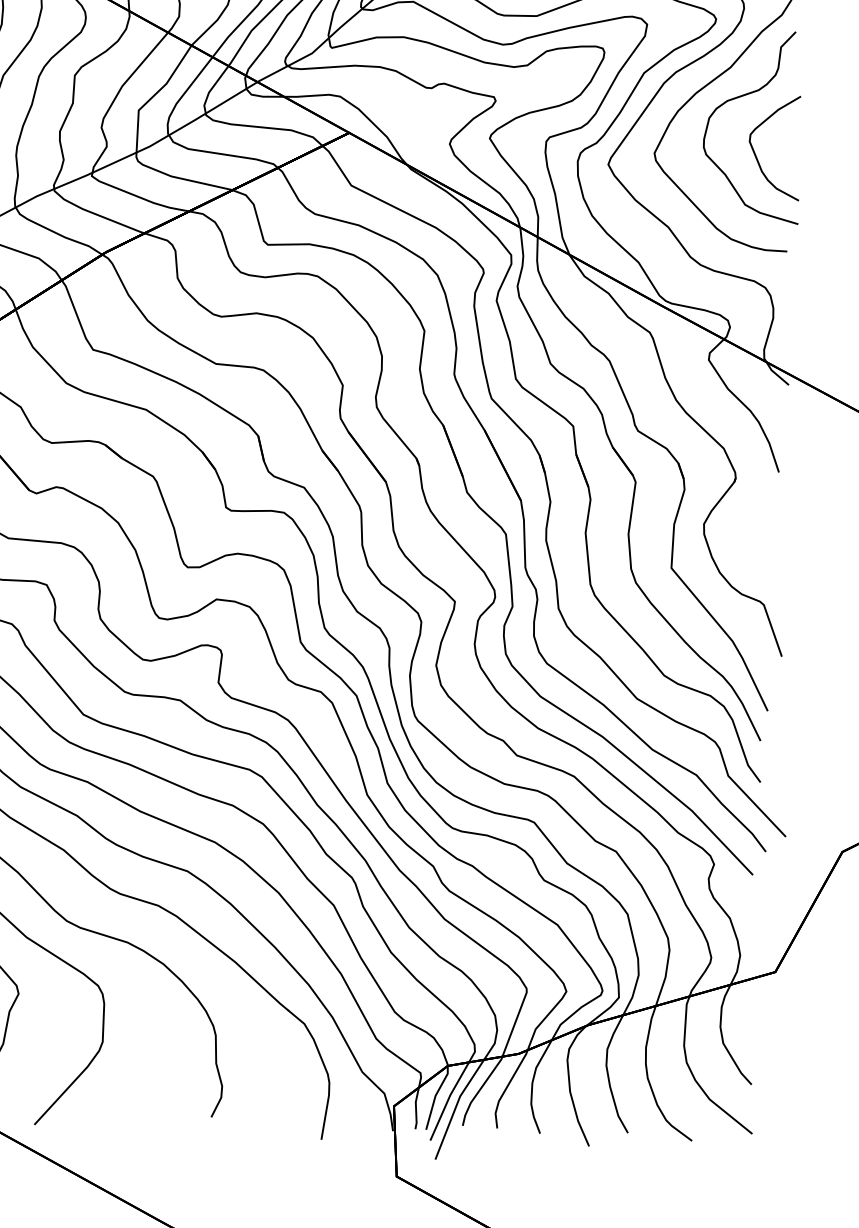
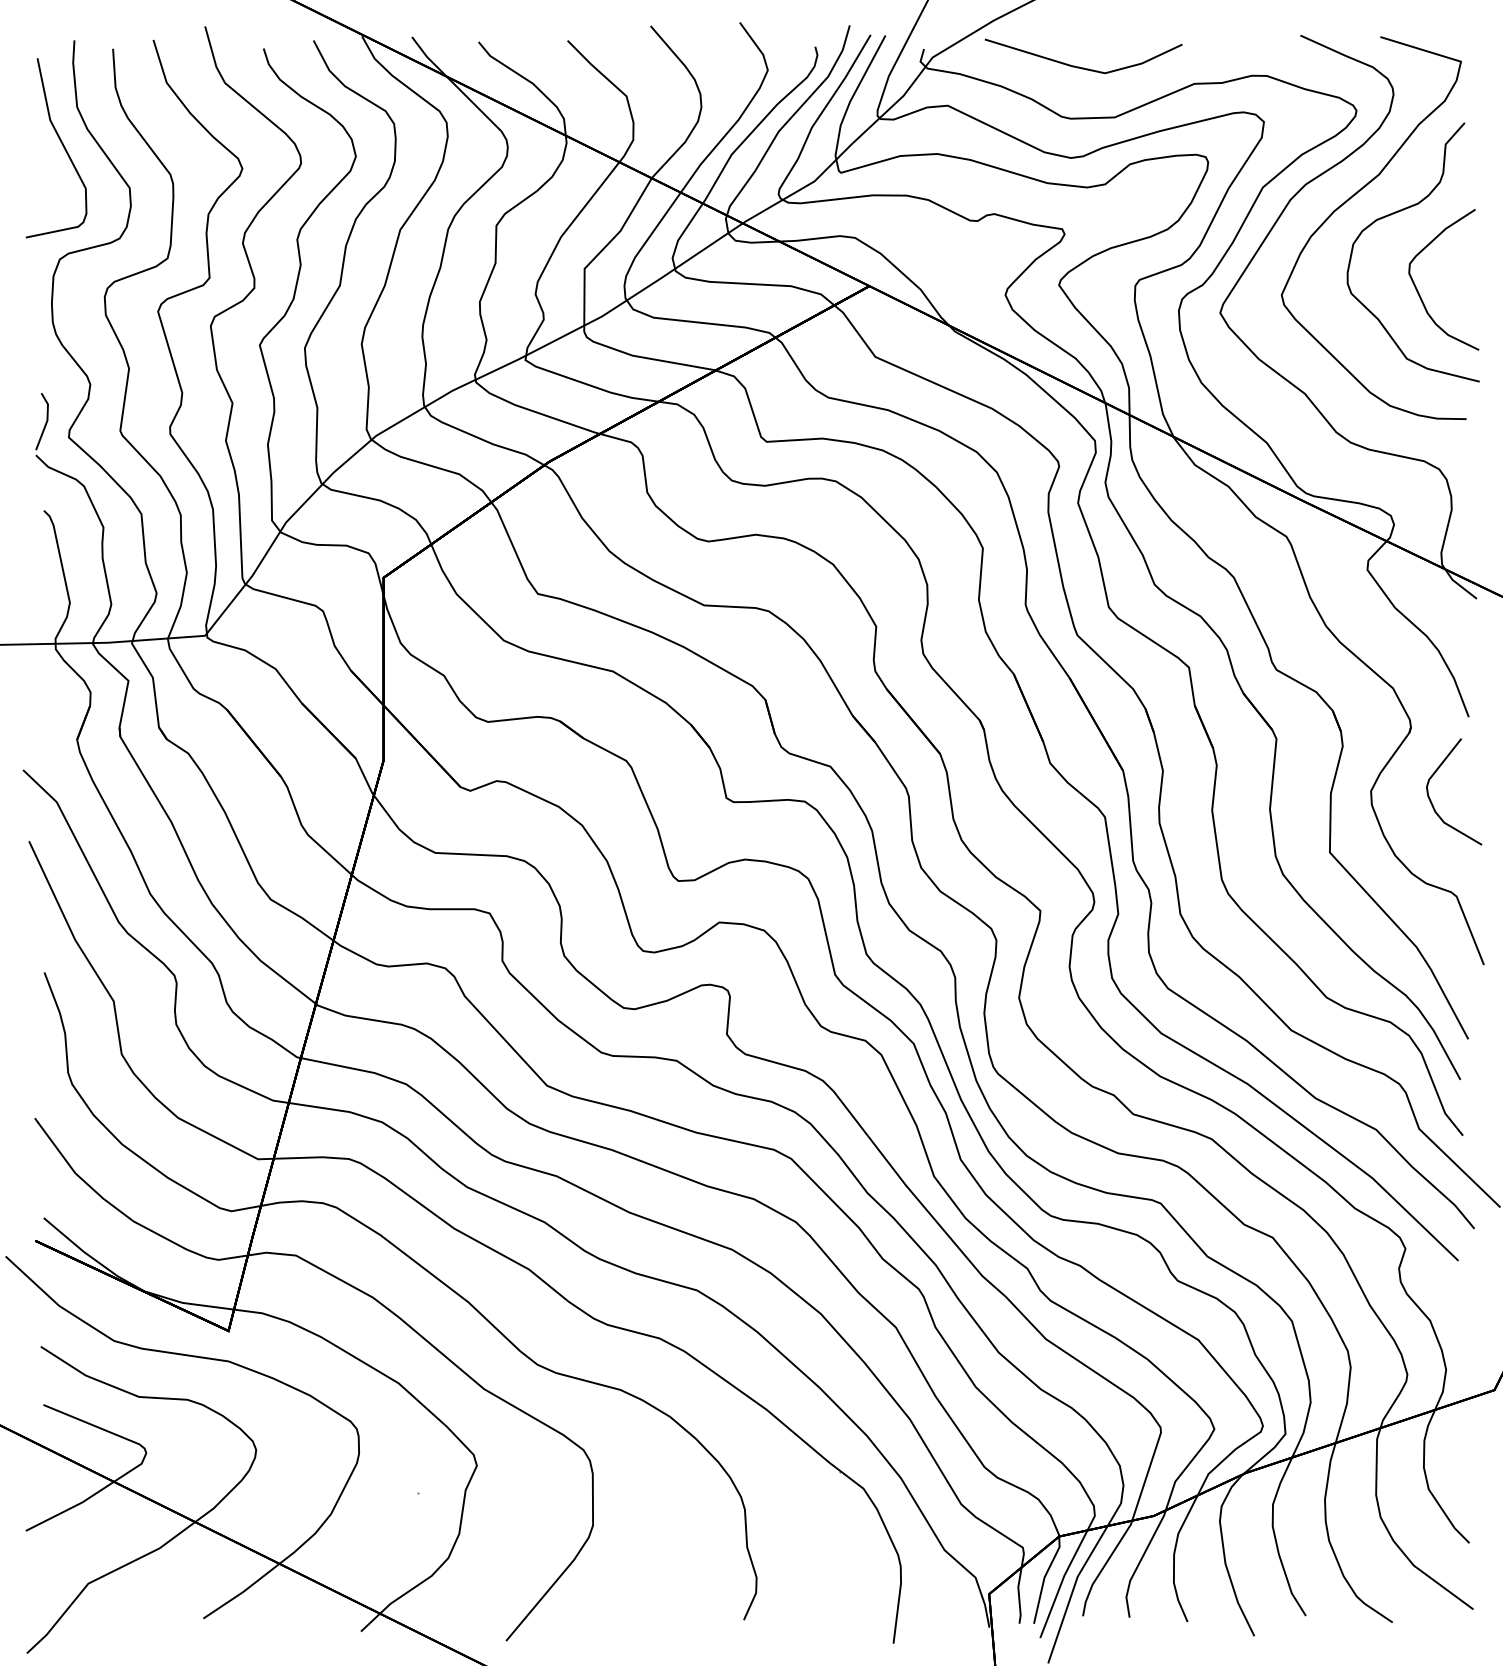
curve: (749, 534) -> (1432, 802), added

